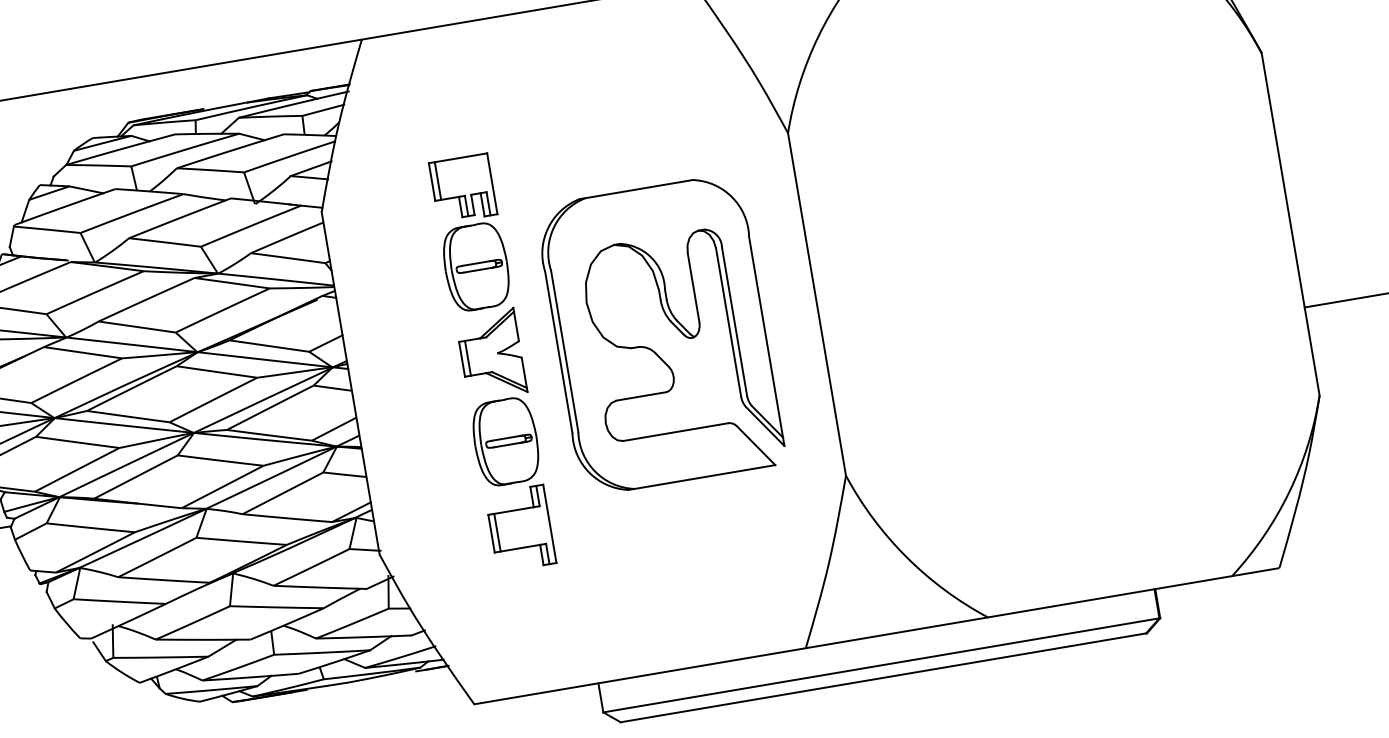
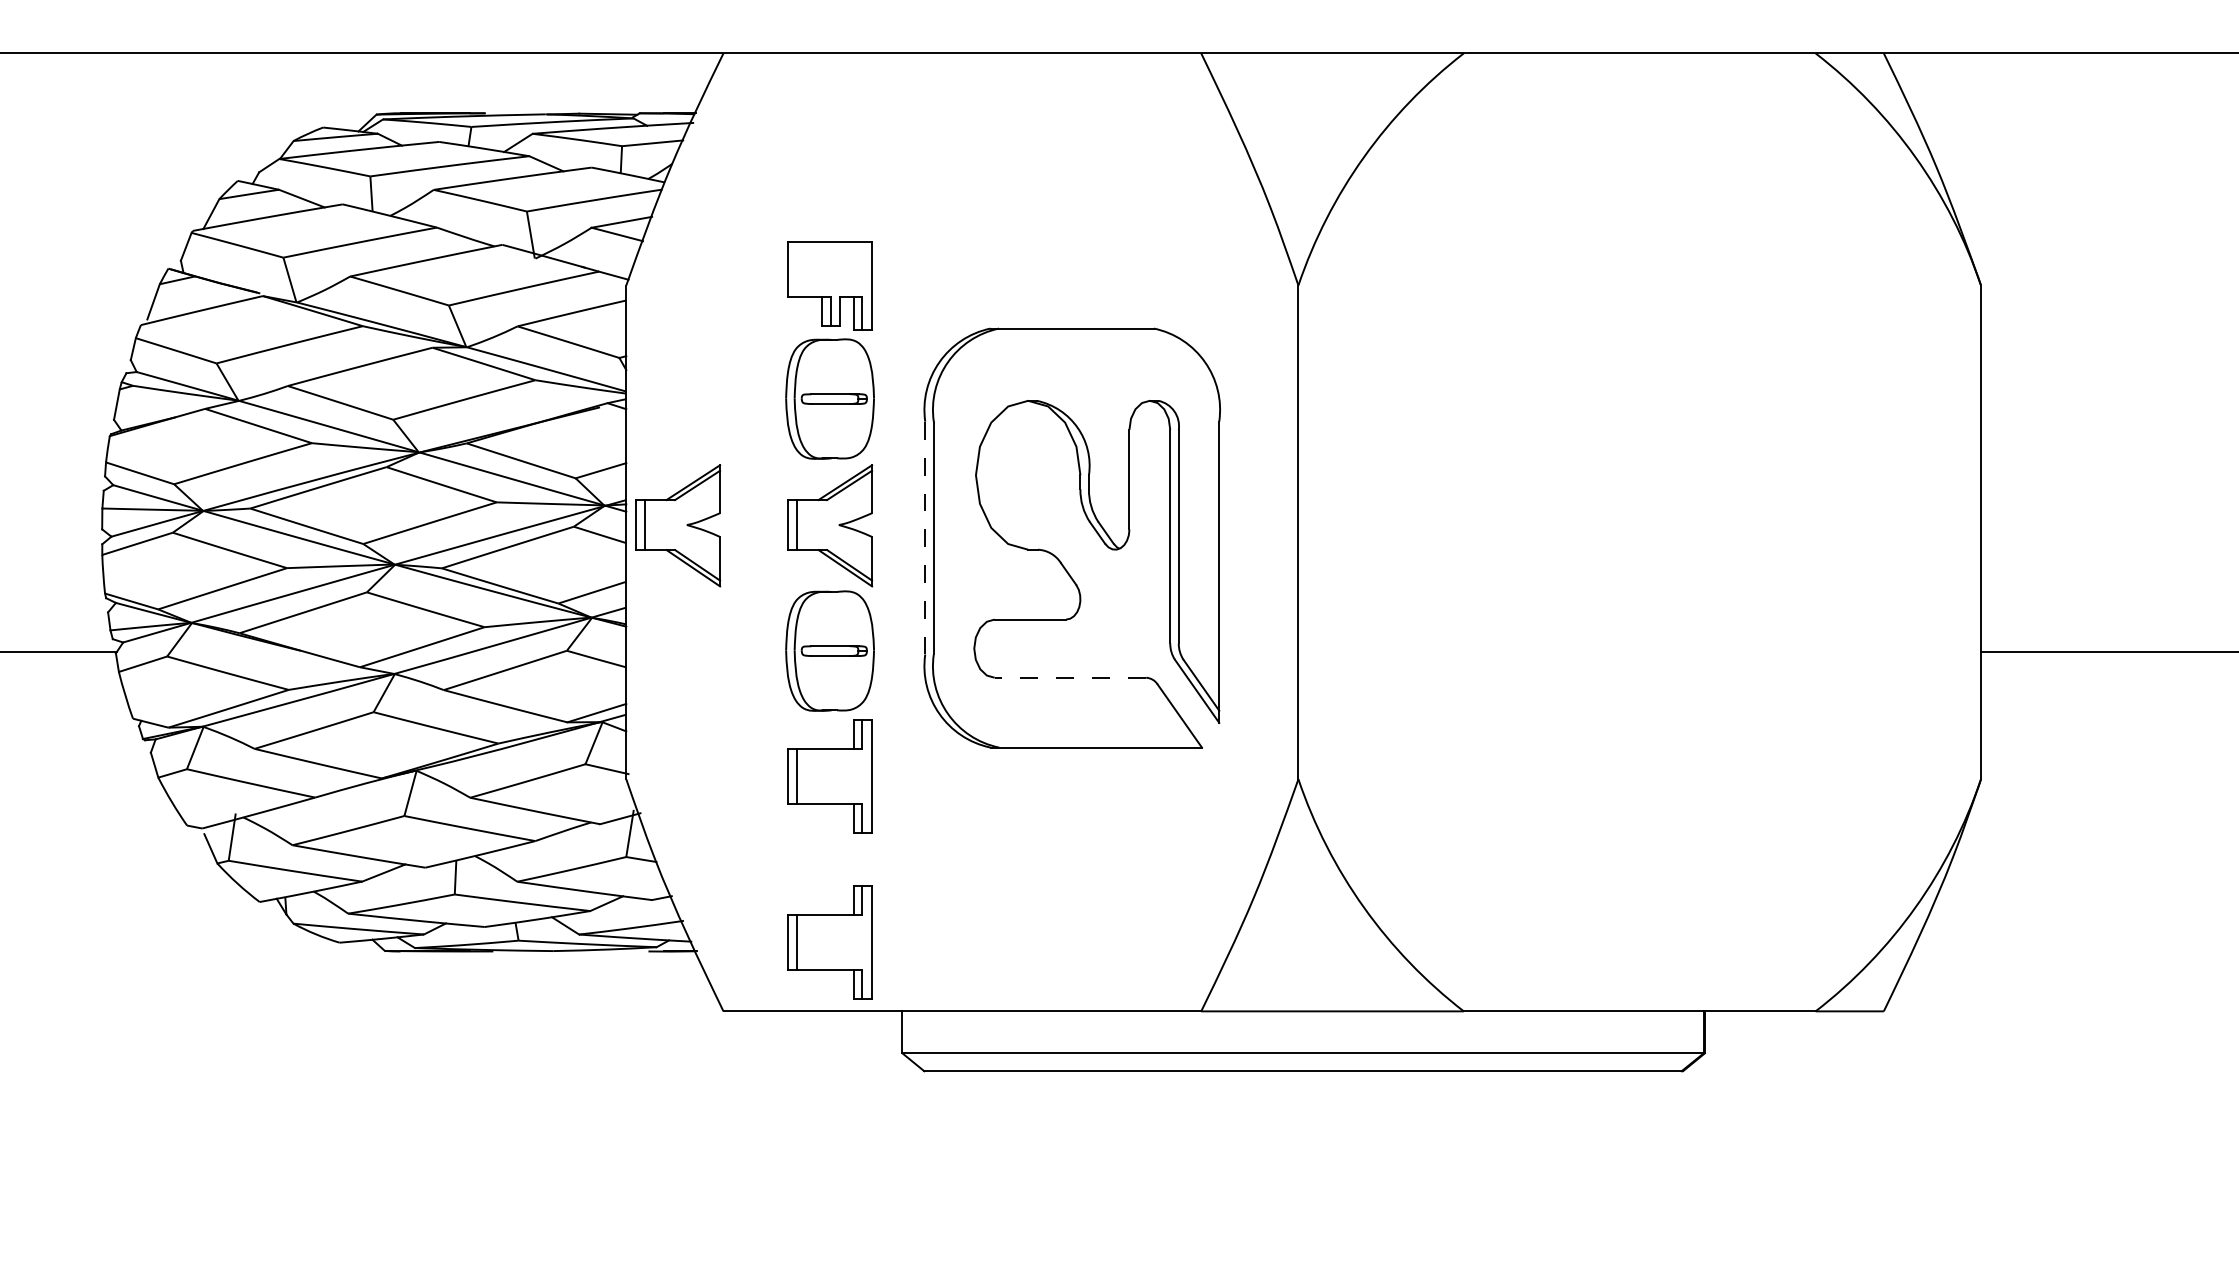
line: (437, 180) -> (796, 269), removed
line: (558, 352) -> (925, 538), solid -> dashed
part: (386, 372) -> (678, 525), added
line: (675, 431) -> (1070, 677), solid -> dashed
part: (539, 644) -> (829, 942), added

